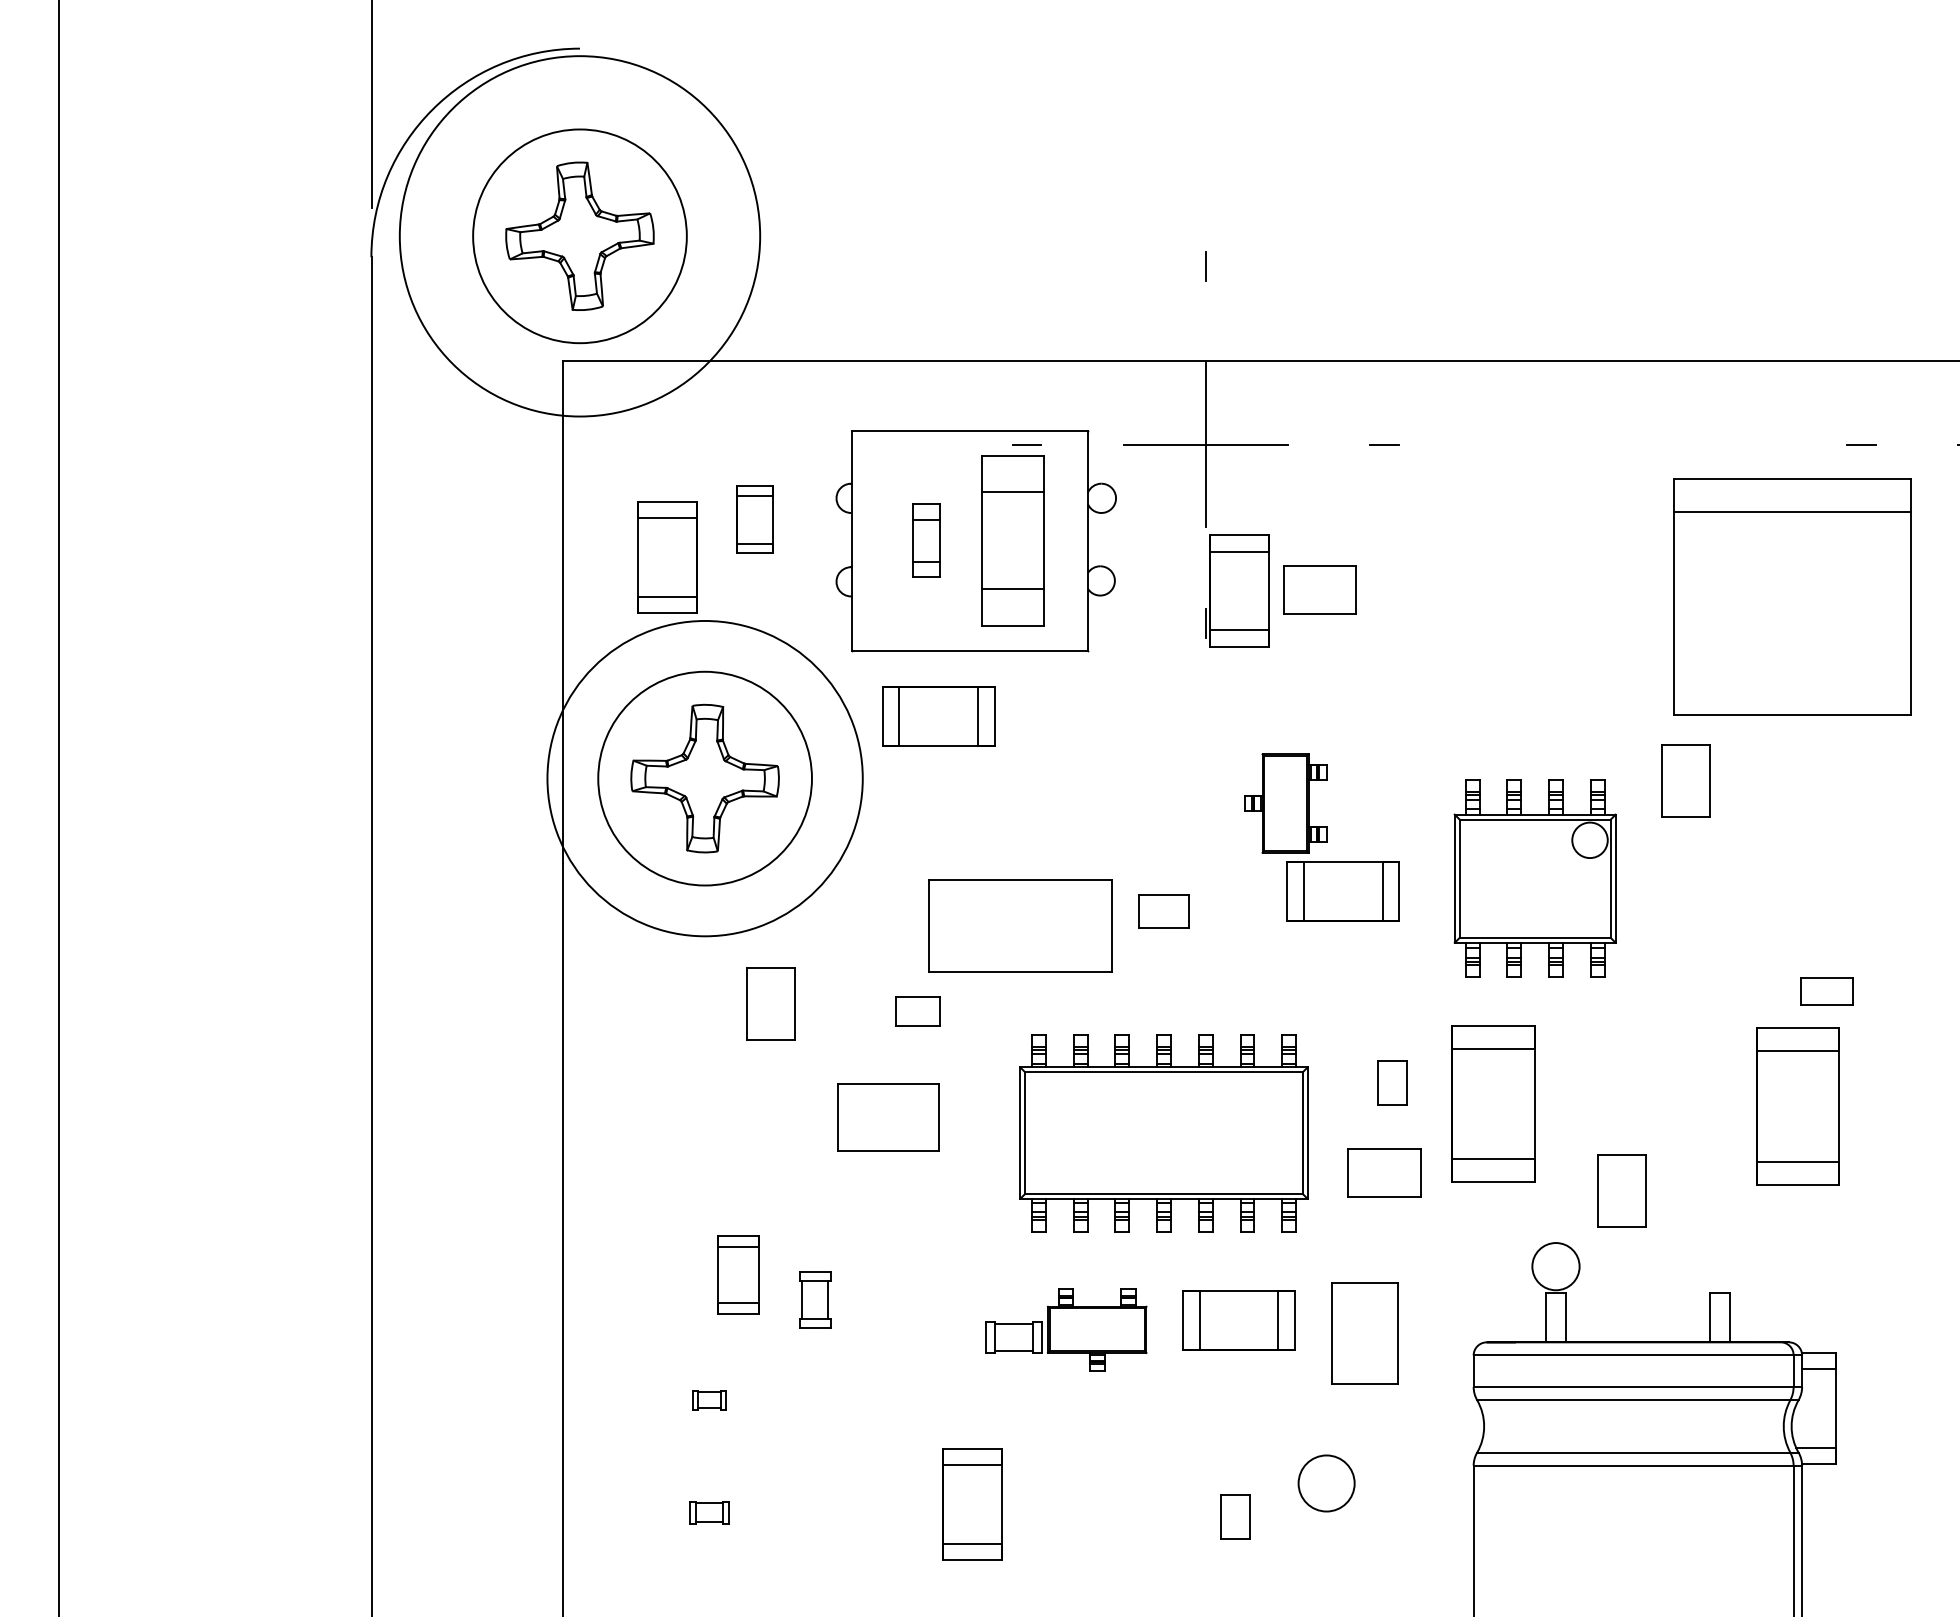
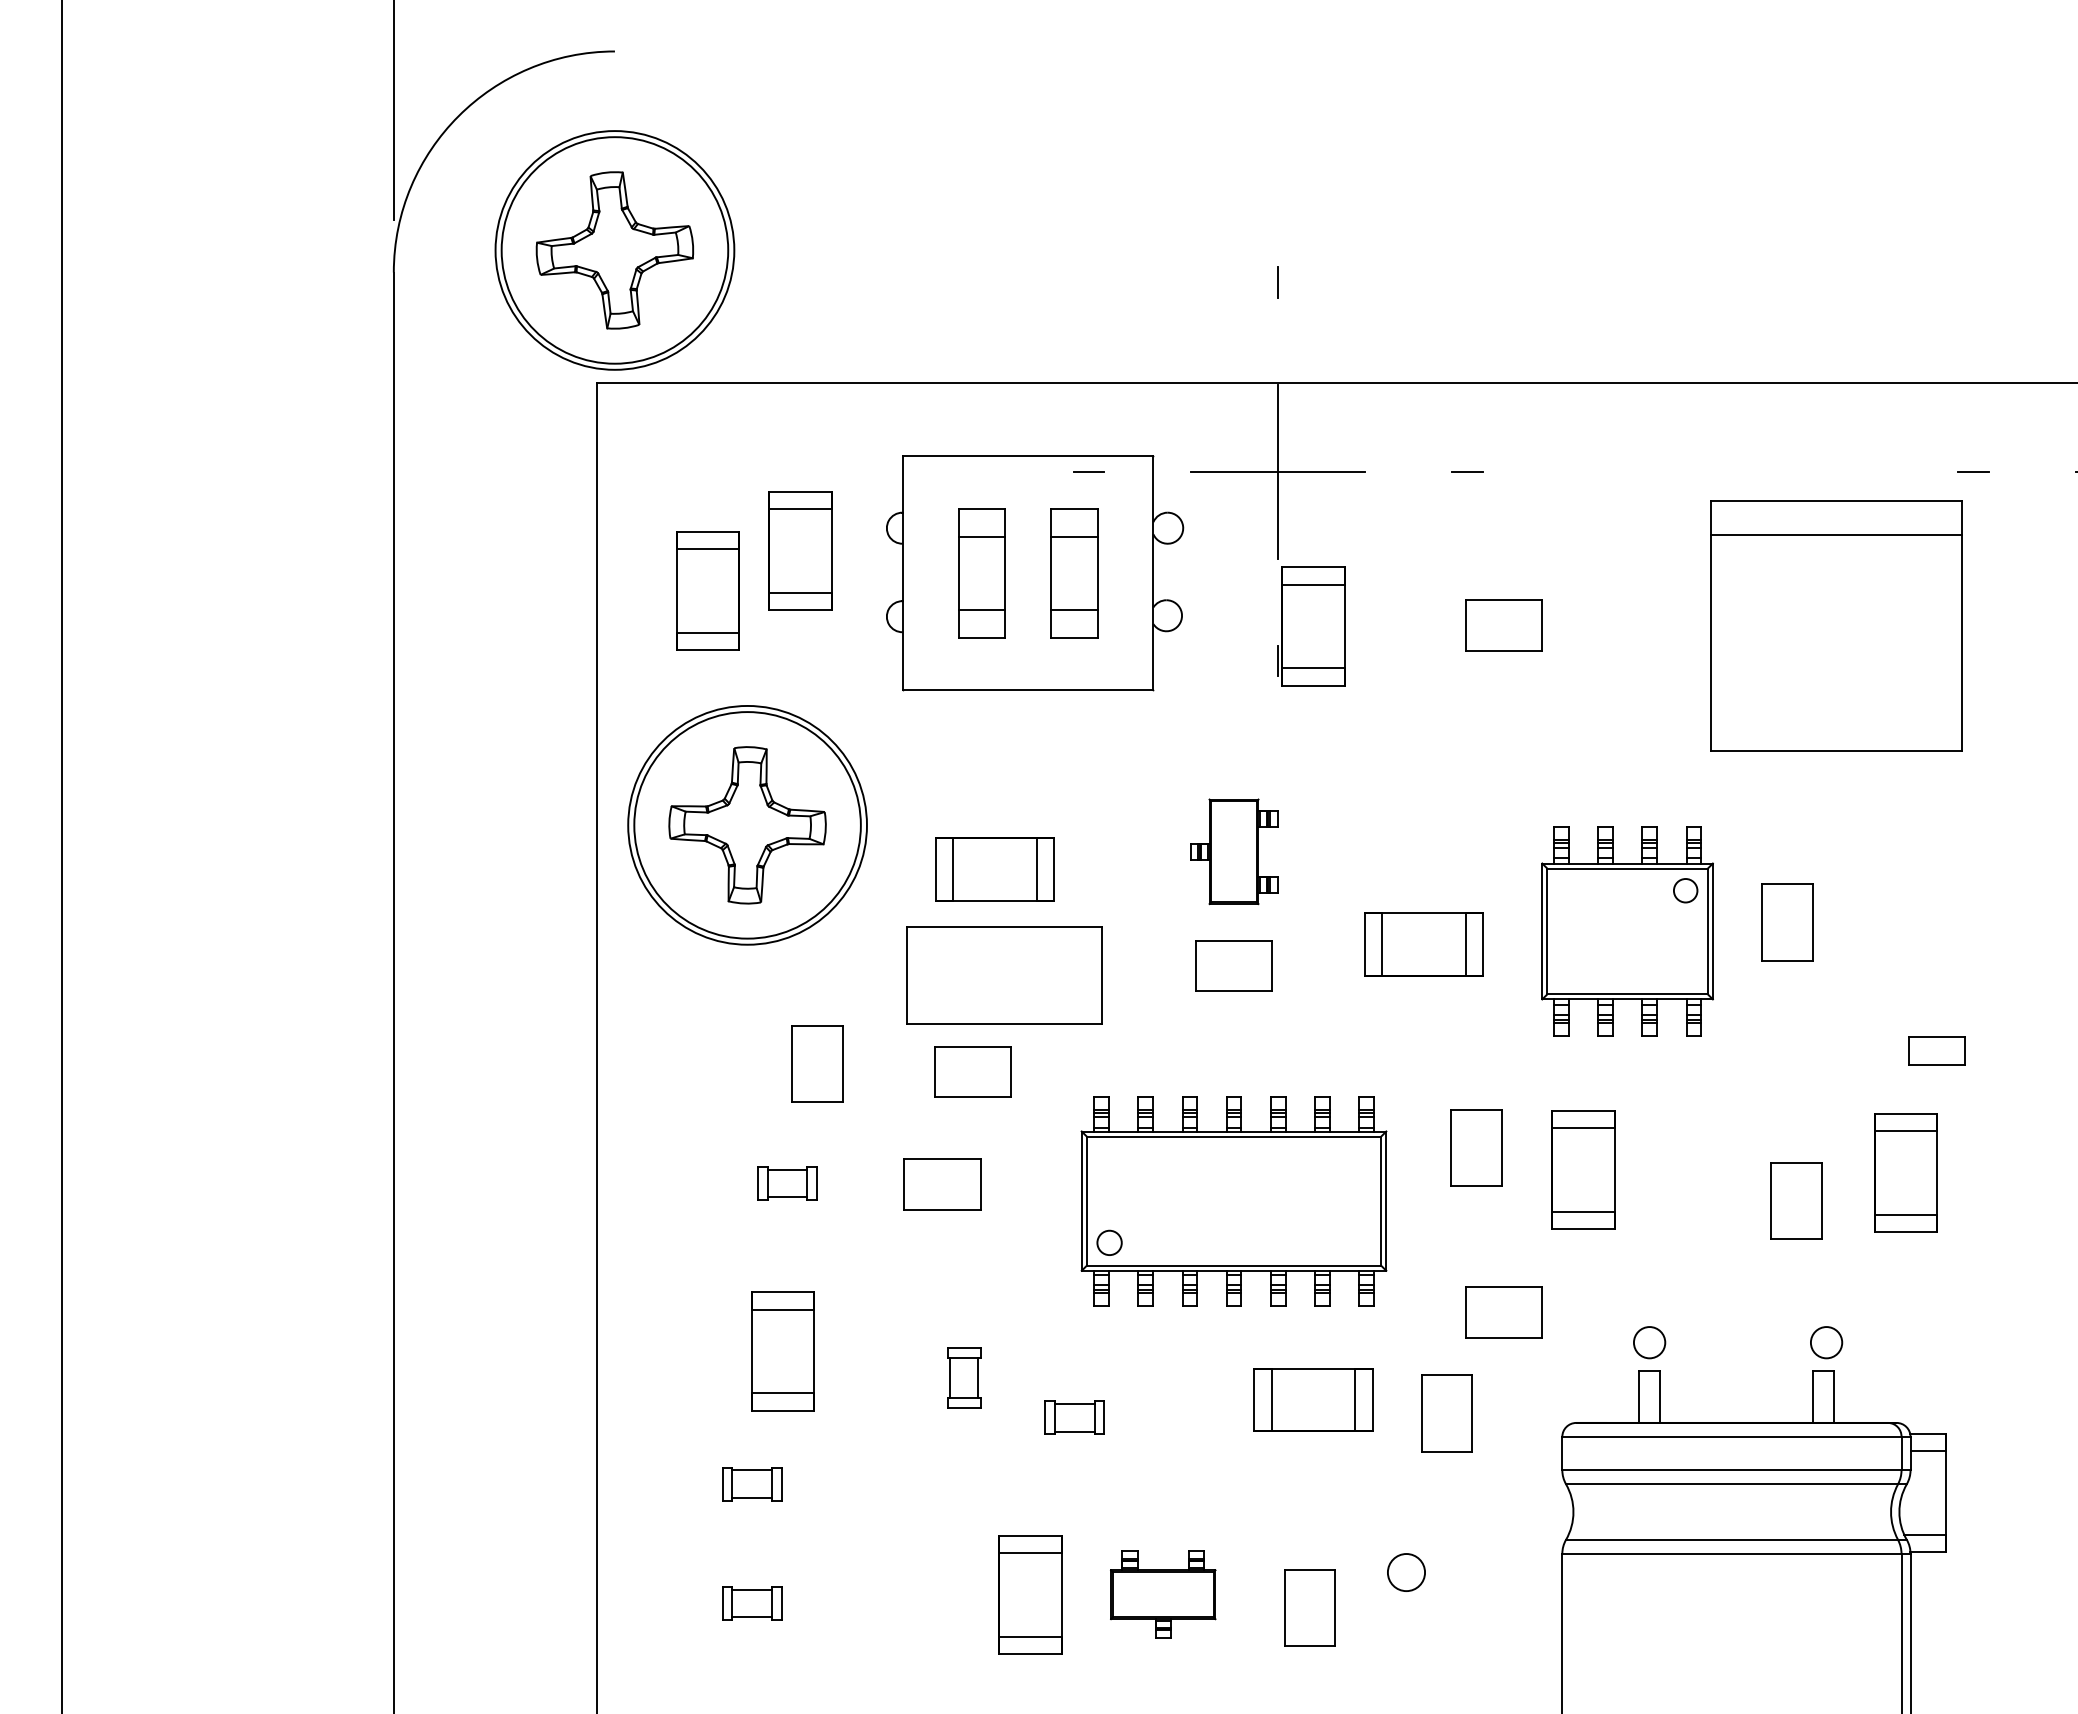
circle: (579, 236) -> (614, 250), size x0.62
part: (755, 519) -> (800, 550), size x1.67
part: (925, 541) -> (981, 573), size x1.67
part: (1013, 541) -> (1074, 573), size x0.71
part: (1320, 590) -> (1503, 625), moved
part: (1792, 596) -> (1836, 625), moved
part: (938, 716) -> (994, 869), moved
circle: (705, 777) -> (747, 824), size x0.71
part: (1686, 780) -> (1787, 922), moved
part: (1286, 803) -> (1234, 851), moved
circle: (1589, 840) -> (1685, 890), size x0.62
part: (1163, 910) -> (1233, 965), size x1.43
part: (1020, 925) -> (1004, 975), moved
part: (917, 1010) -> (972, 1071), size x1.67
part: (1392, 1082) -> (1476, 1147), size x1.67
part: (1493, 1103) -> (1583, 1169), size x0.71
part: (1797, 1106) -> (1905, 1172), size x0.71
part: (742, 1116) -> (787, 1183), added
part: (888, 1117) -> (942, 1184), size x0.71
circle: (1046, 1172) -> (1109, 1242), added
part: (1384, 1173) -> (1503, 1312), moved
part: (1621, 1190) -> (1796, 1200), moved
circle: (1555, 1266) -> (1649, 1342), size x0.62
circle: (1722, 1266) -> (1826, 1342), added
part: (738, 1274) -> (782, 1351), size x1.43
part: (815, 1299) -> (964, 1377), moved
part: (1097, 1329) -> (1163, 1594), moved
part: (1364, 1333) -> (1446, 1413), size x0.71
part: (709, 1400) -> (752, 1484), size x1.67
circle: (1326, 1483) -> (1406, 1572), size x0.62
part: (709, 1512) -> (752, 1603), size x1.43
part: (1235, 1516) -> (1309, 1607), size x1.67

